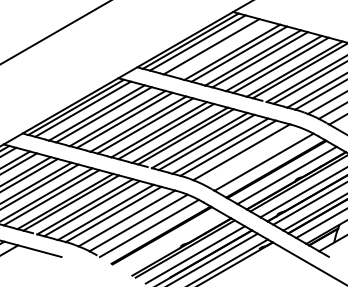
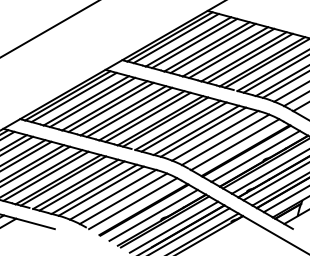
line: (218, 48) -> (194, 43), added
line: (253, 156) -> (225, 139), added
line: (172, 241) -> (153, 215), added

